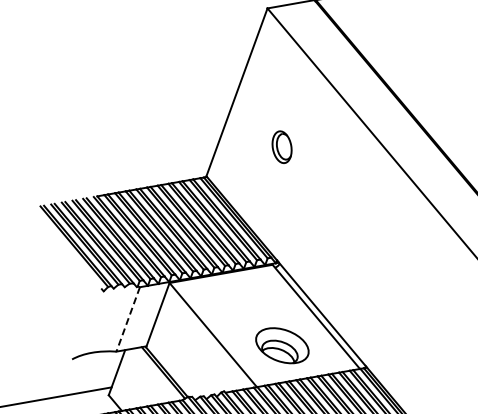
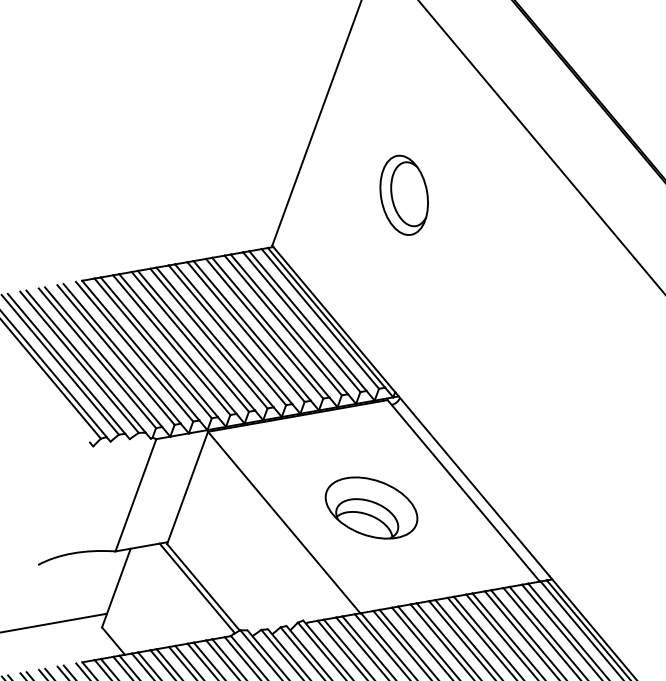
part: (281, 146) -> (403, 193), size x1.43
line: (128, 319) -> (136, 495), dashed -> solid
part: (282, 345) -> (371, 507), moved

